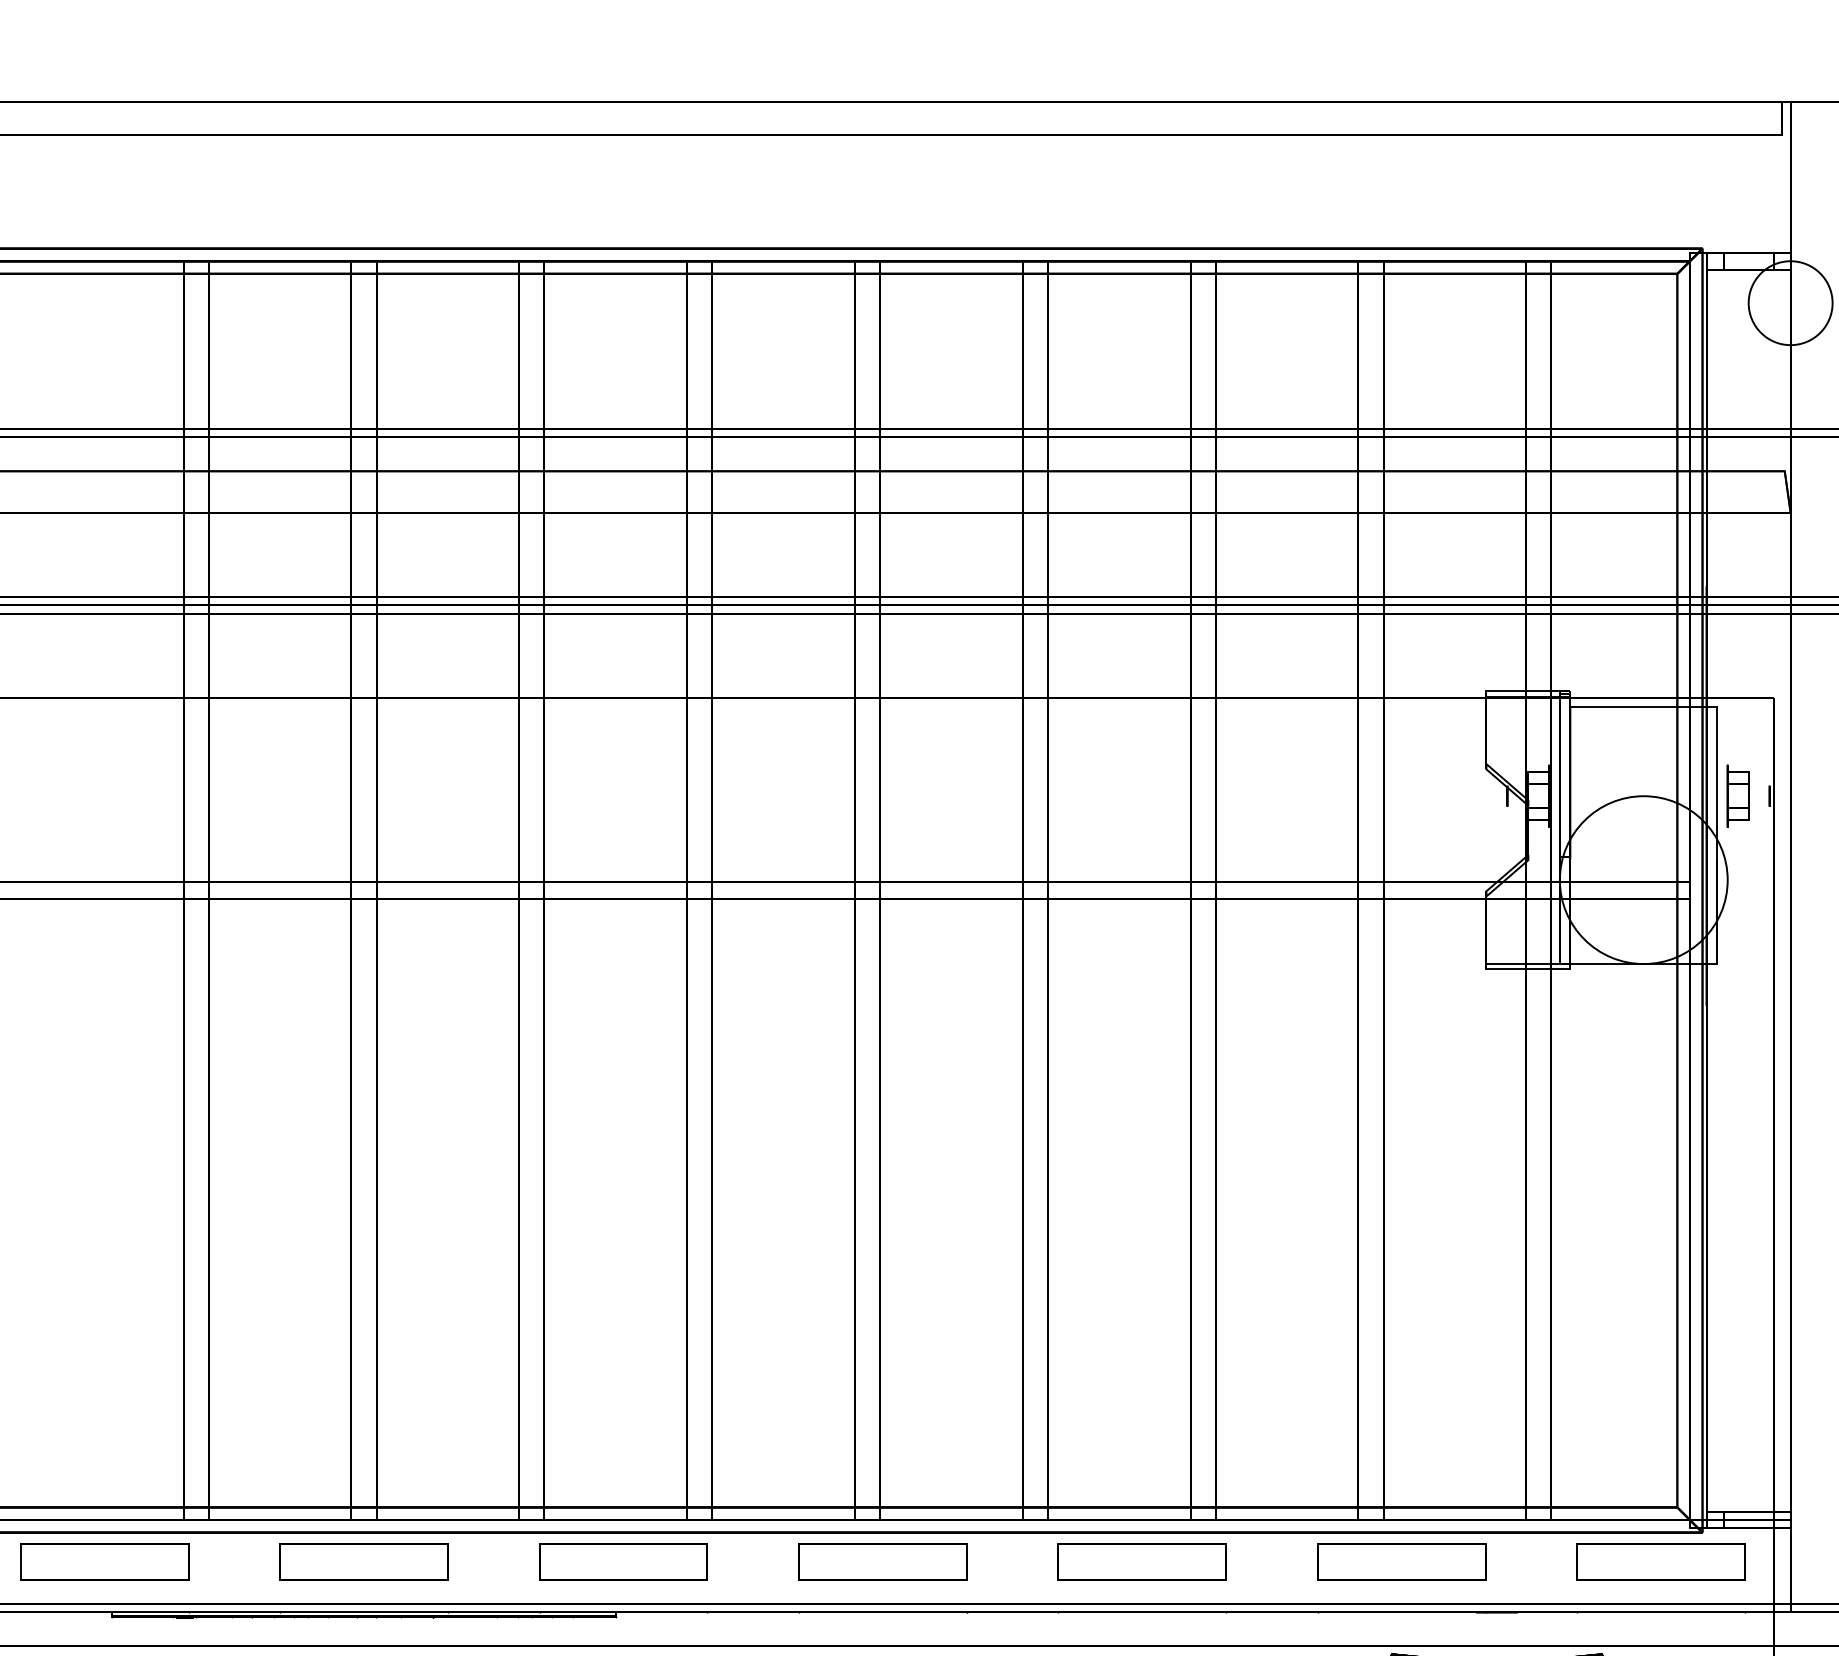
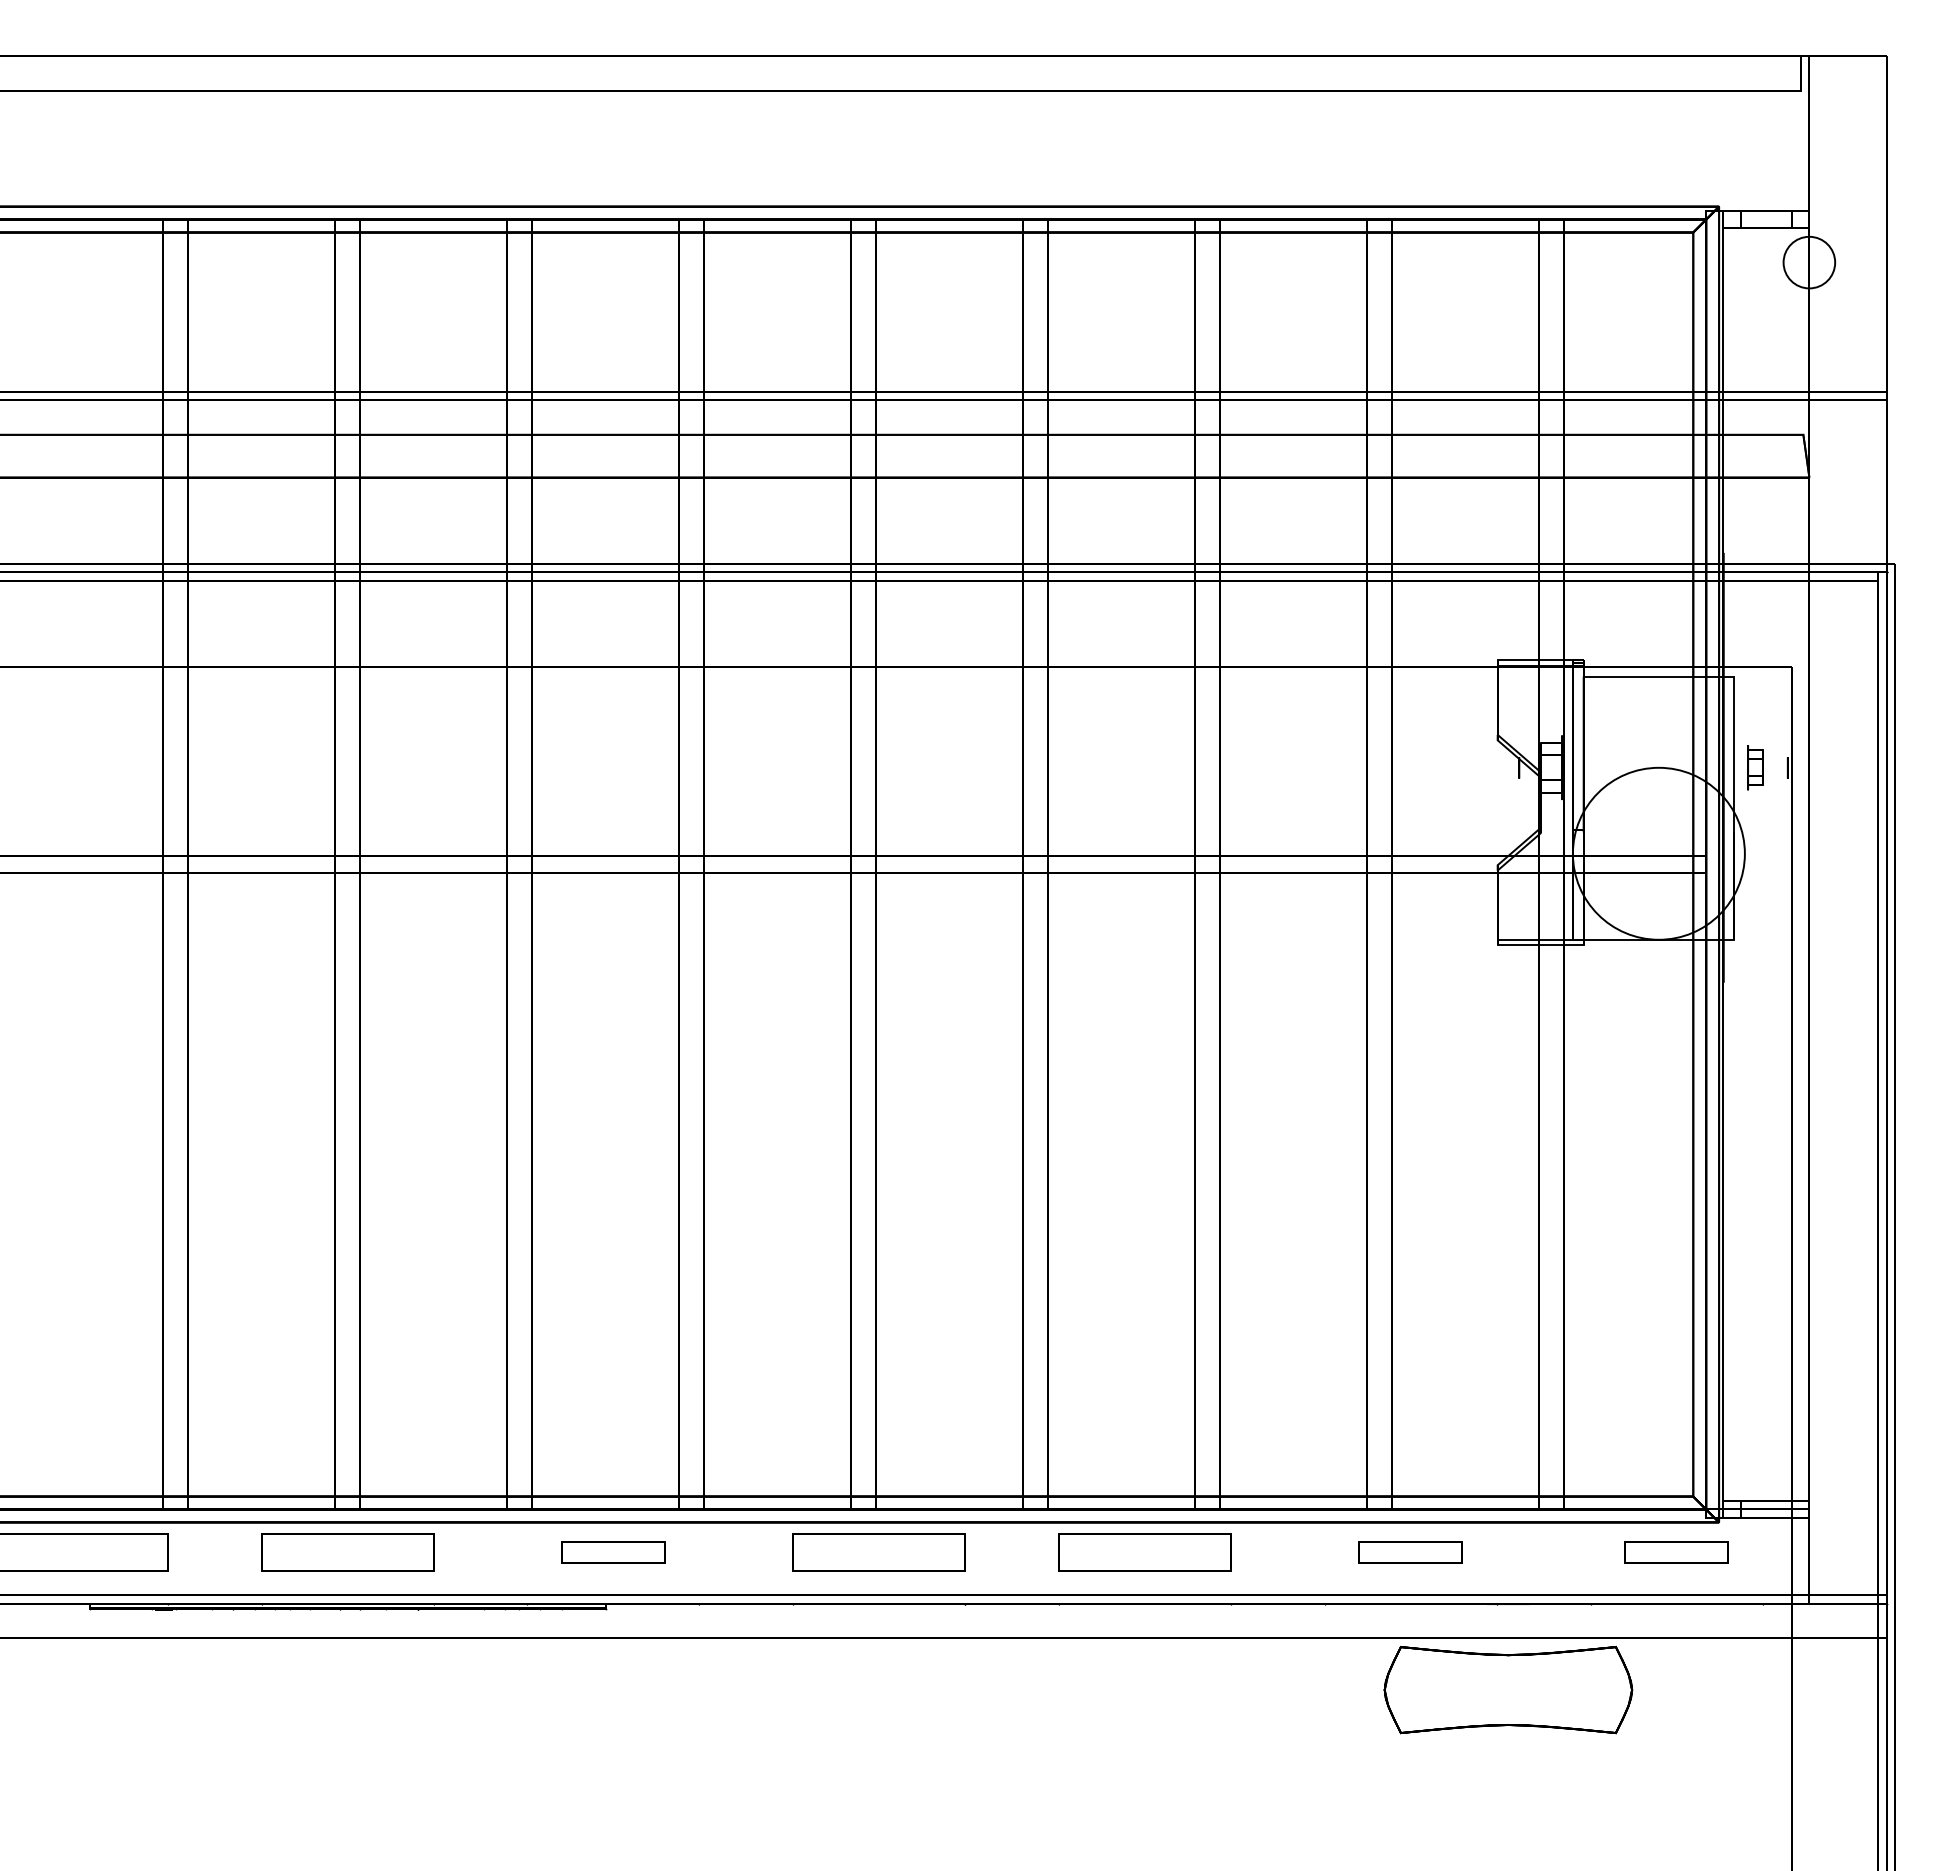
circle: (1790, 303) -> (1809, 262), size x0.6
part: (1738, 795) -> (1755, 767), size x0.7
part: (622, 1561) -> (612, 1552), size x0.6
part: (1401, 1561) -> (1410, 1552), size x0.6
part: (1660, 1561) -> (1676, 1552), size x0.6

